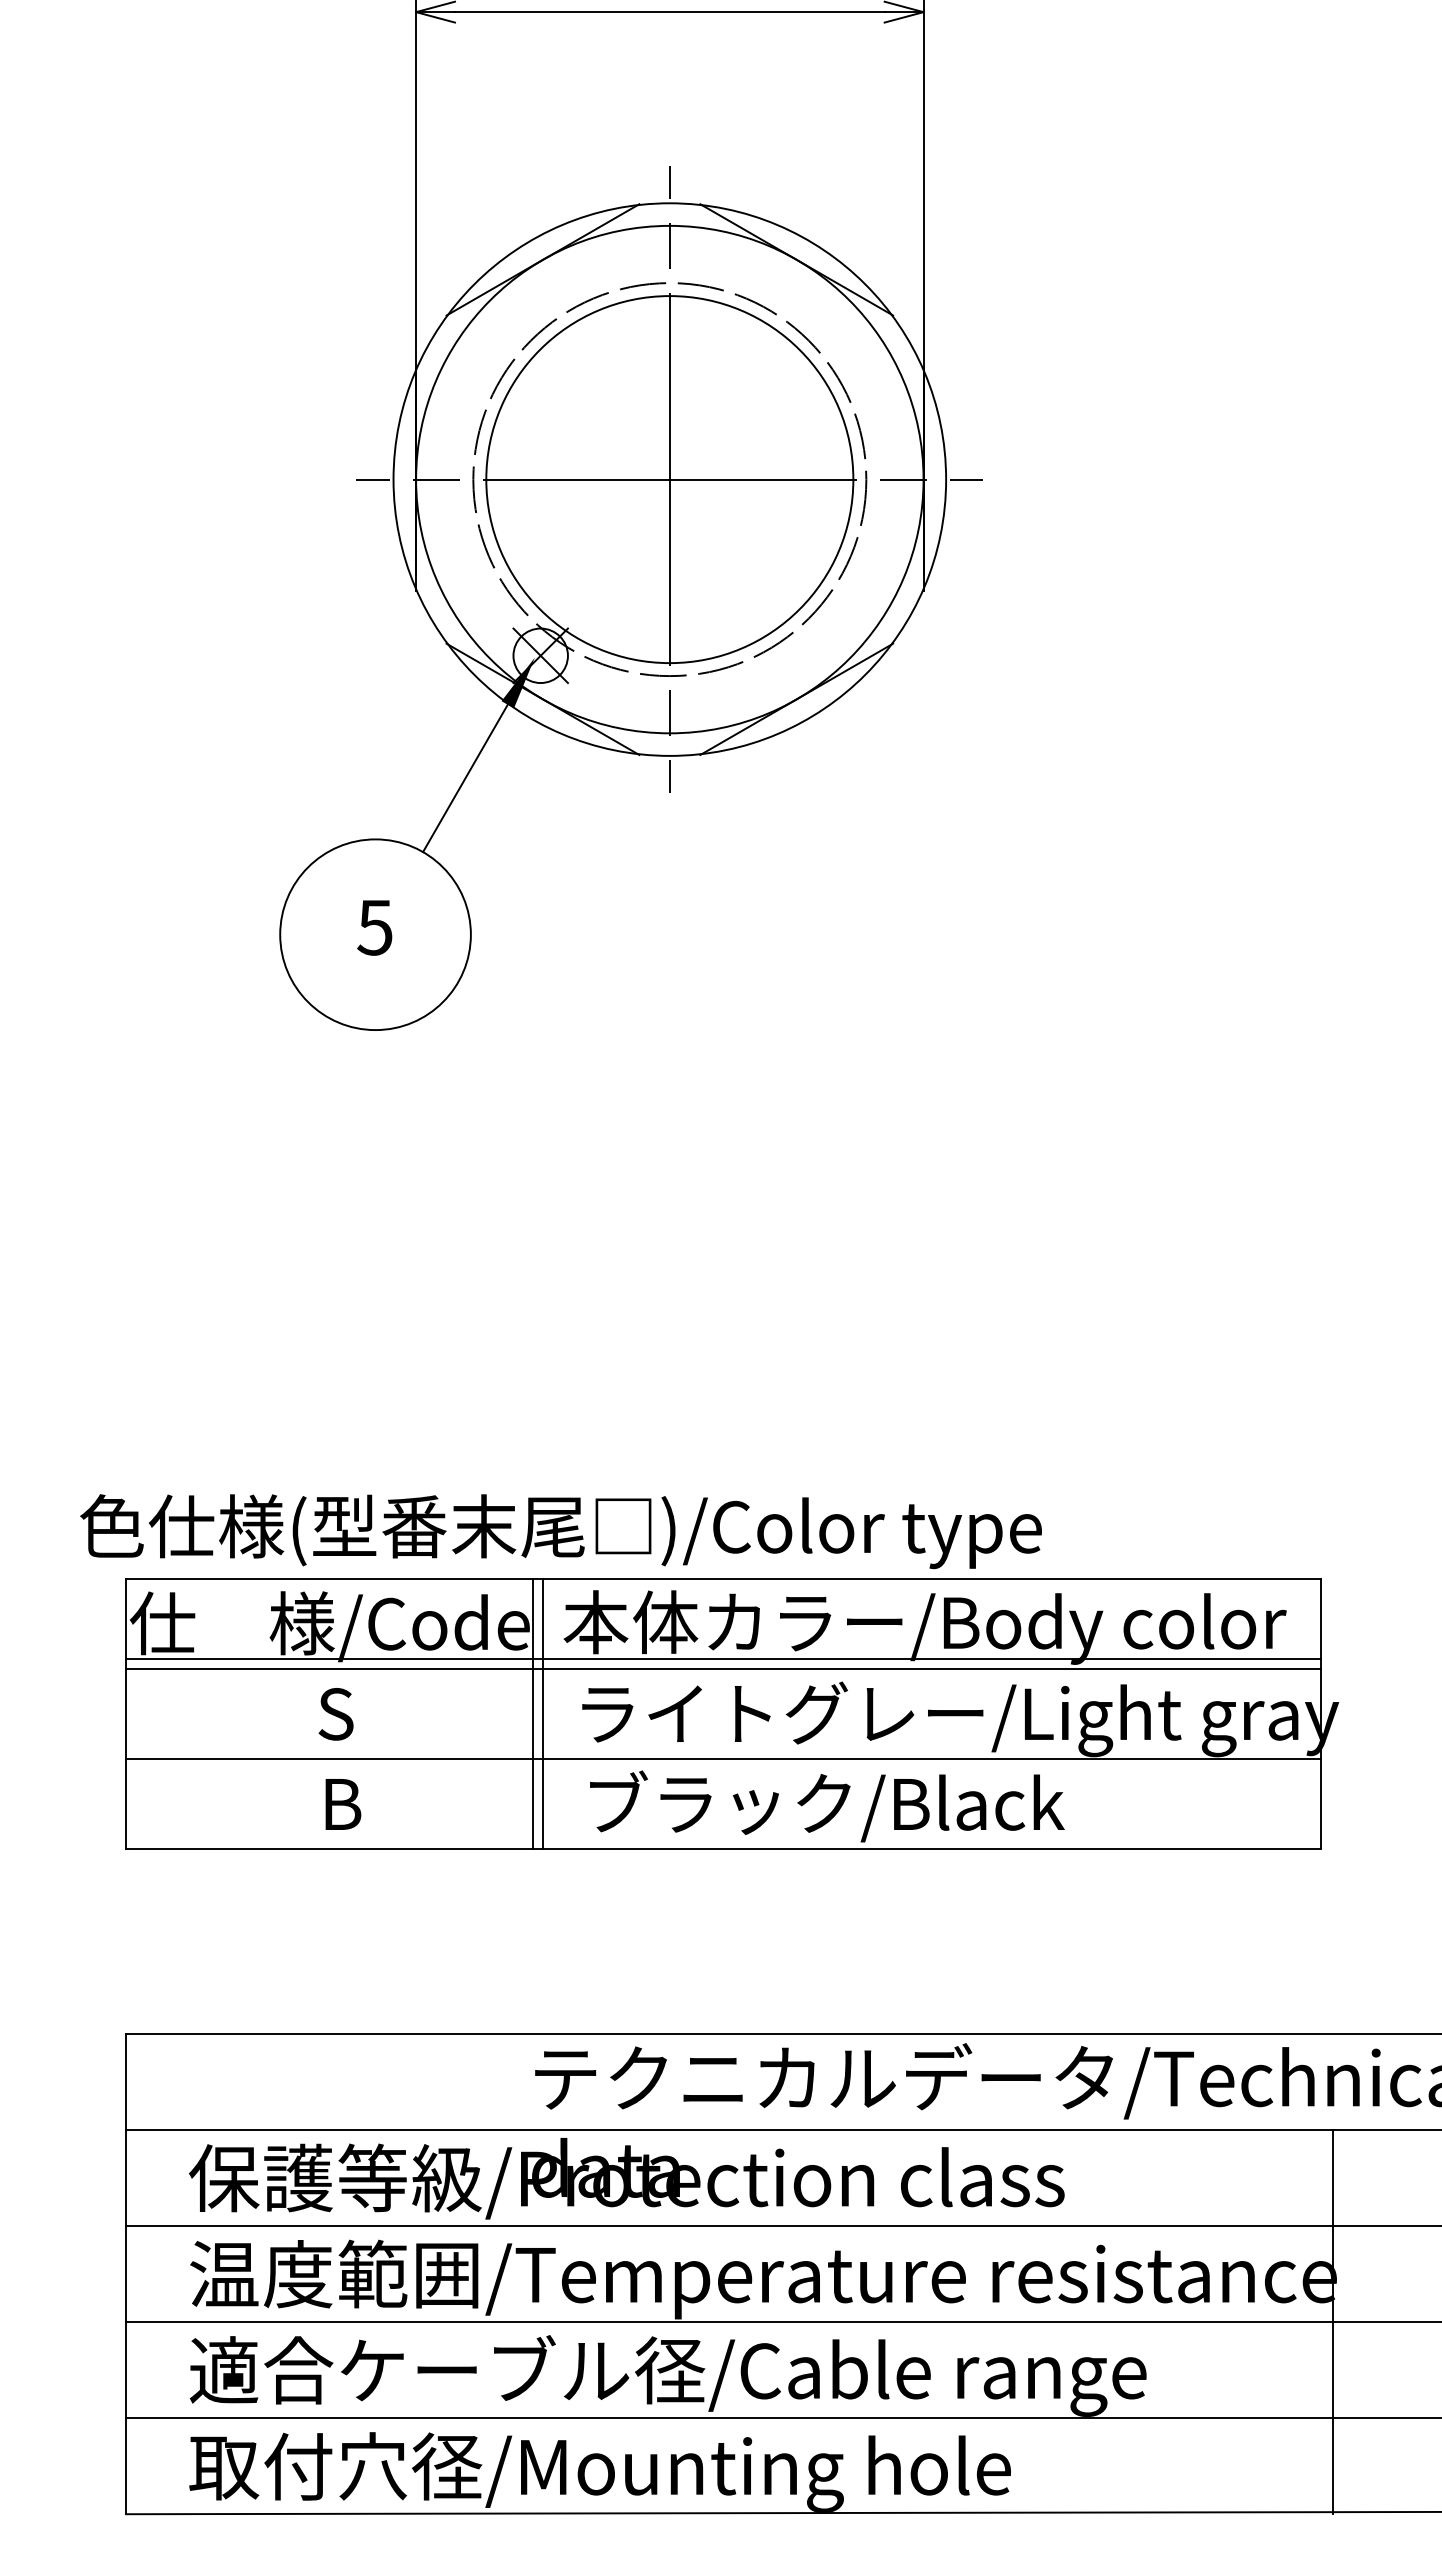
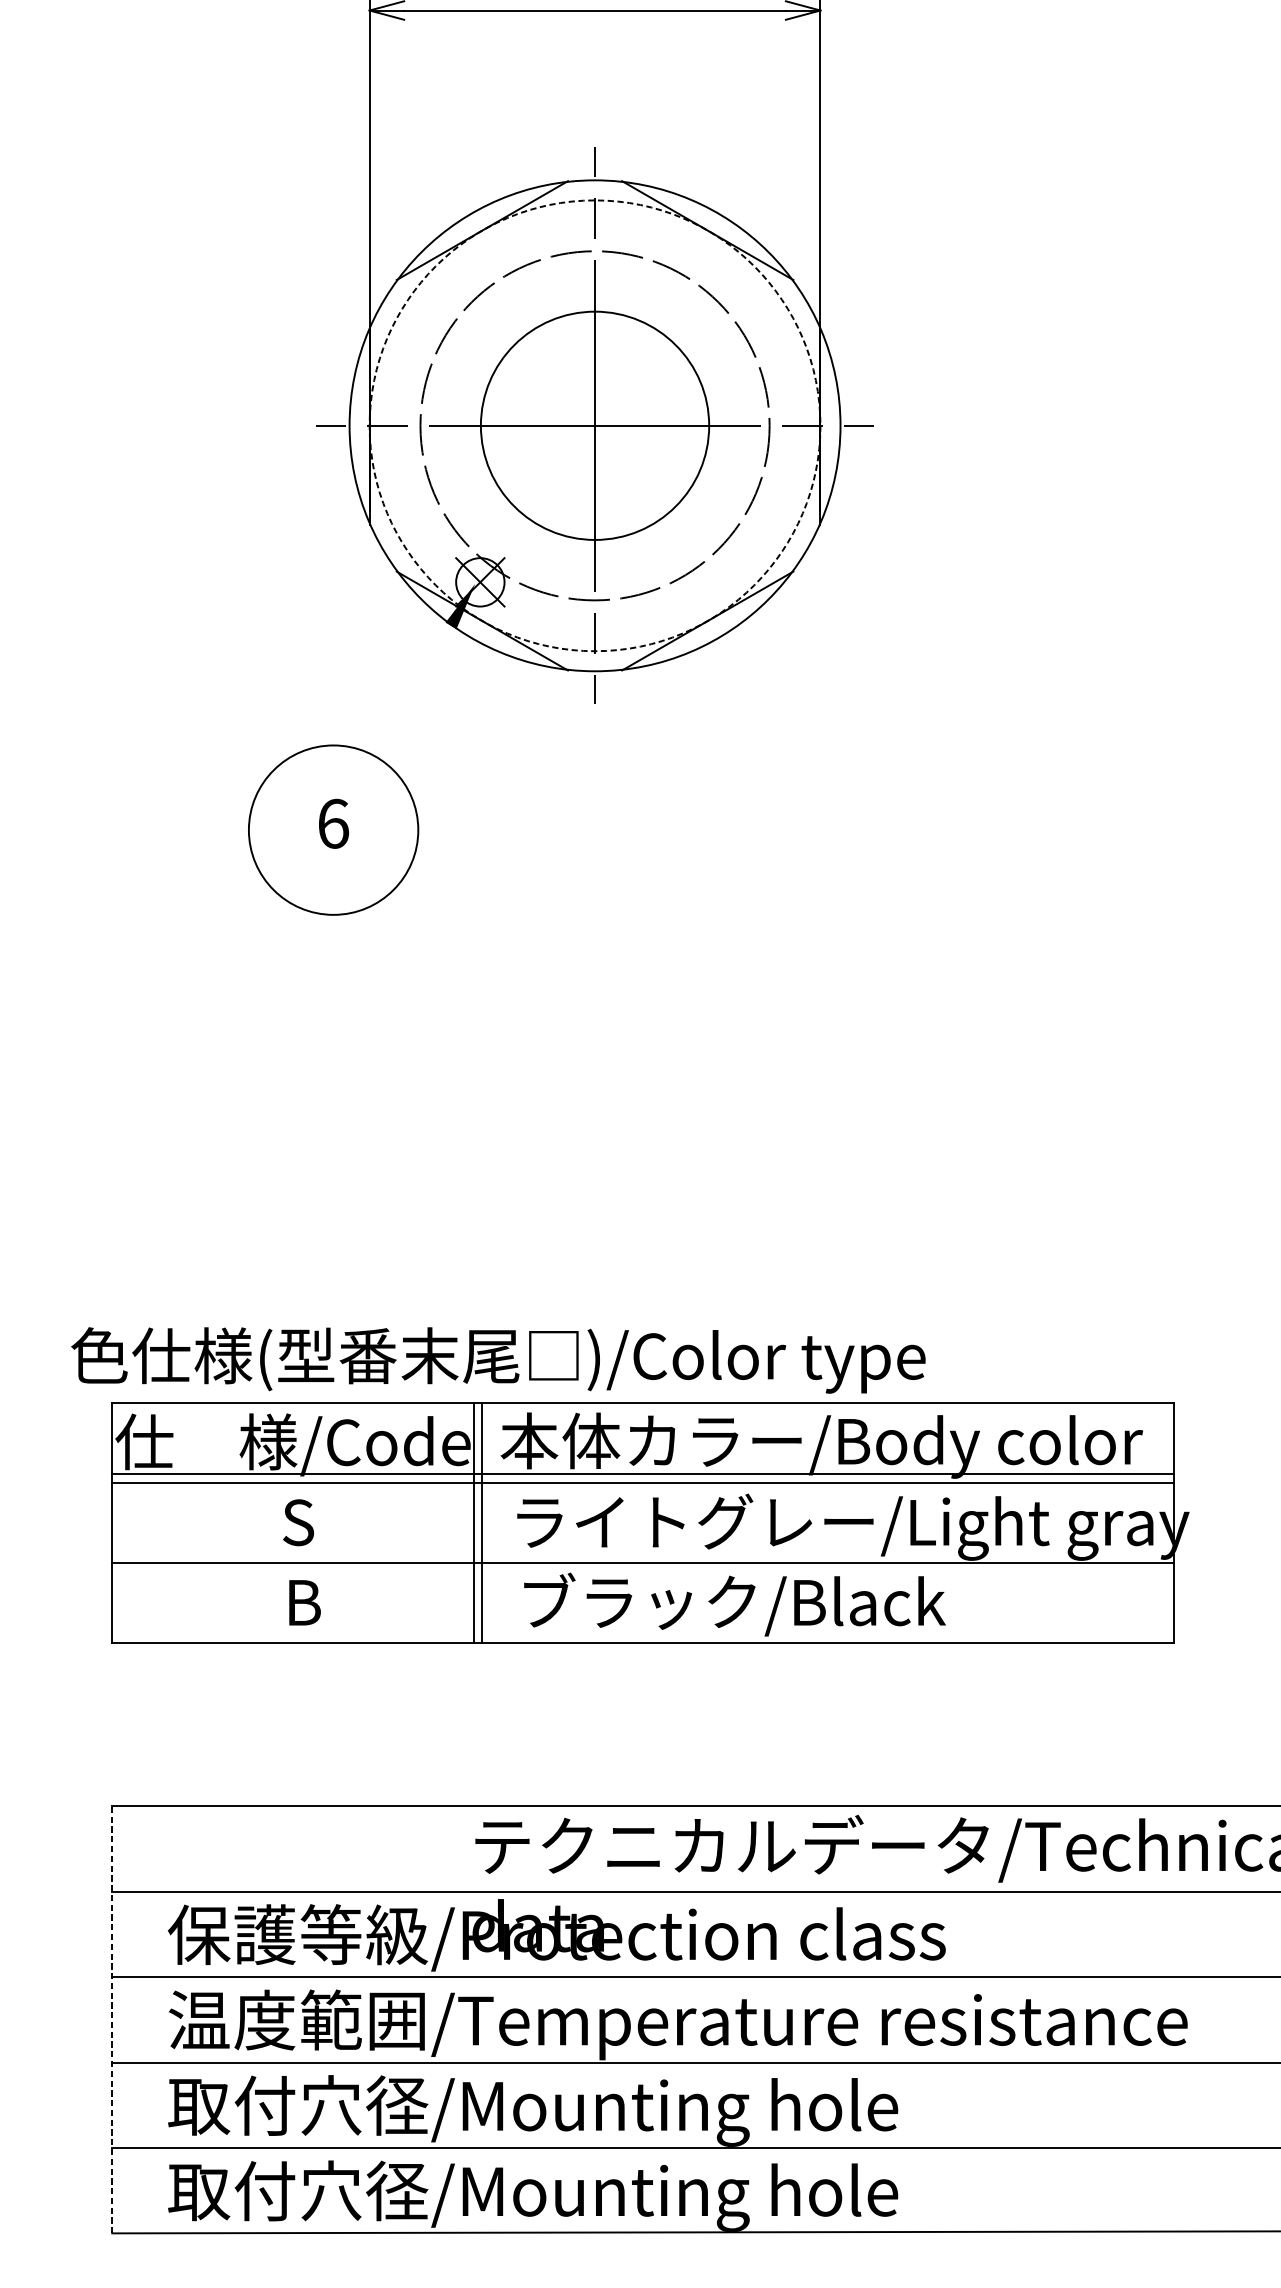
circle: (669, 479) -> (594, 425), size x0.7
circle: (669, 479) -> (594, 425), solid -> dashed
line: (465, 778) -> (413, 691), removed
text: (374, 927) -> (332, 823), 5 -> 6
line: (126, 2273) -> (112, 2019), solid -> dashed
line: (1332, 2321) -> (1183, 2062), removed
text: (667, 2375) -> (592, 2110), 適合ケーブル径/Cable range -> 取付穴径/Mounting hole

